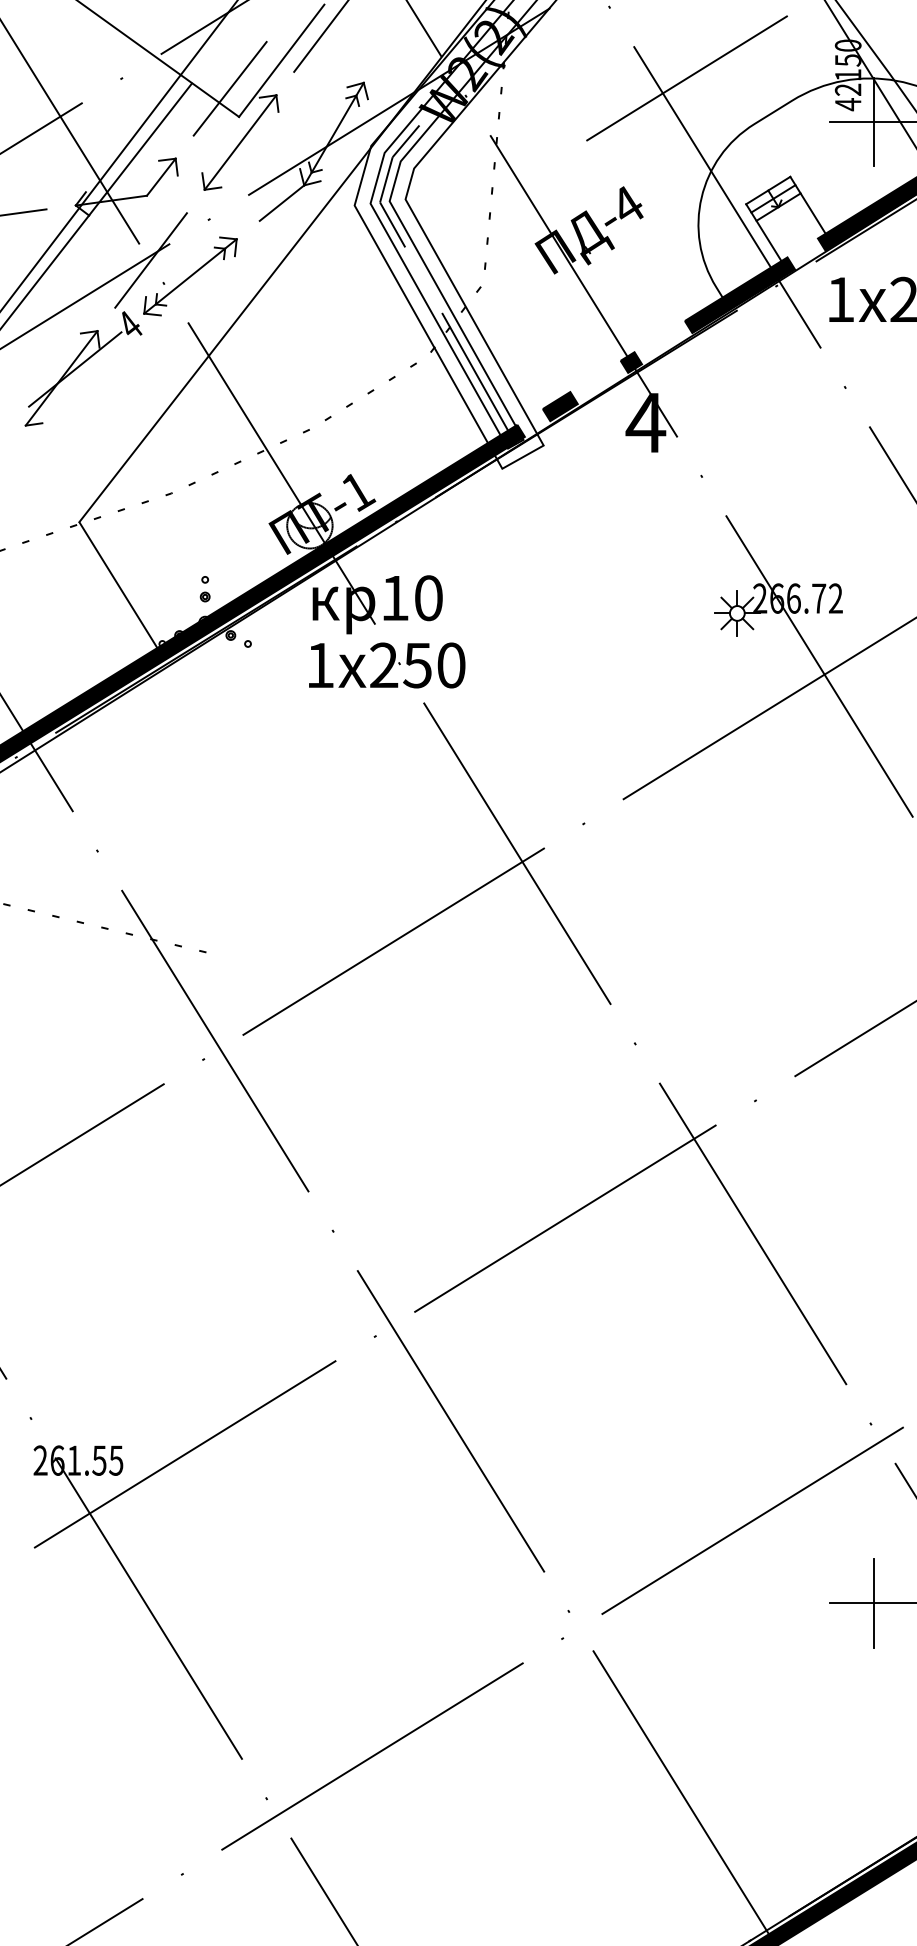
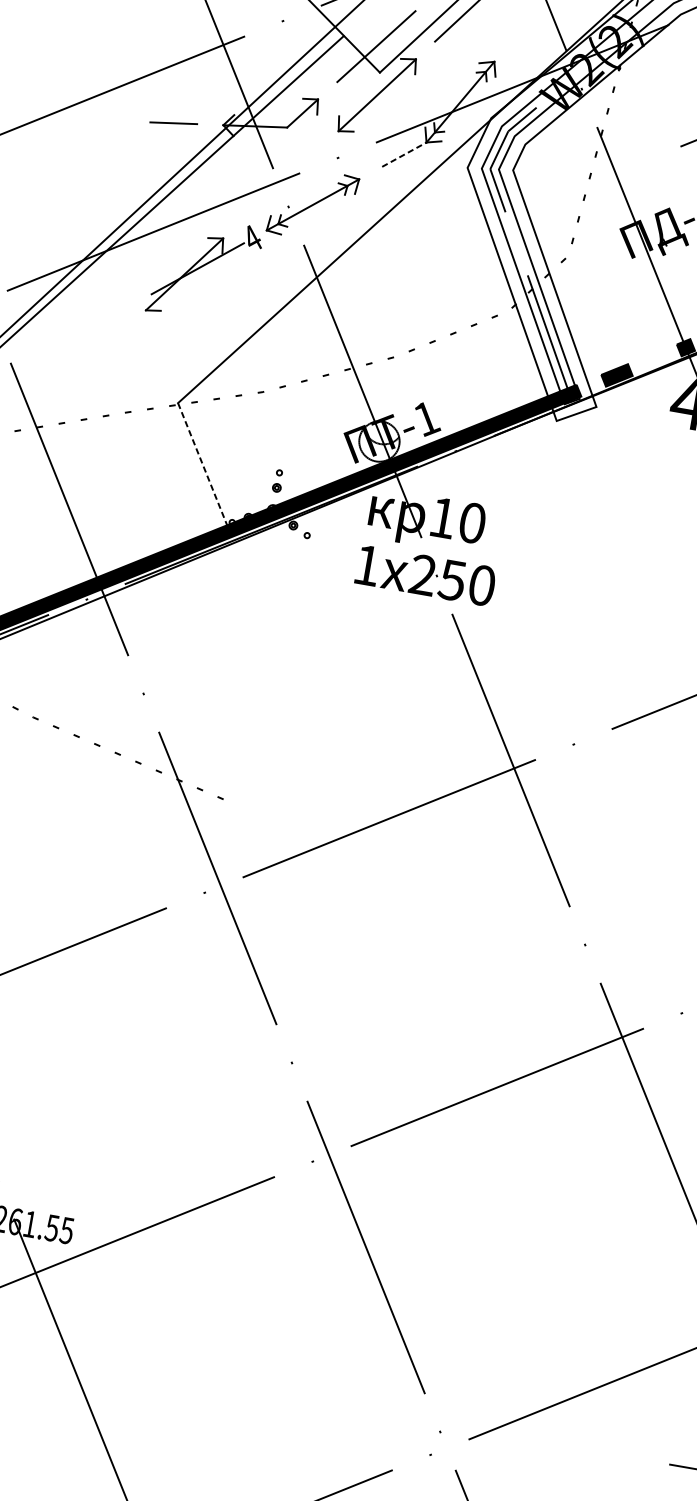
line: (282, 202) -> (404, 154), solid -> dashed
line: (150, 260) -> (280, 184), removed
line: (118, 585) -> (202, 464), solid -> dashed

